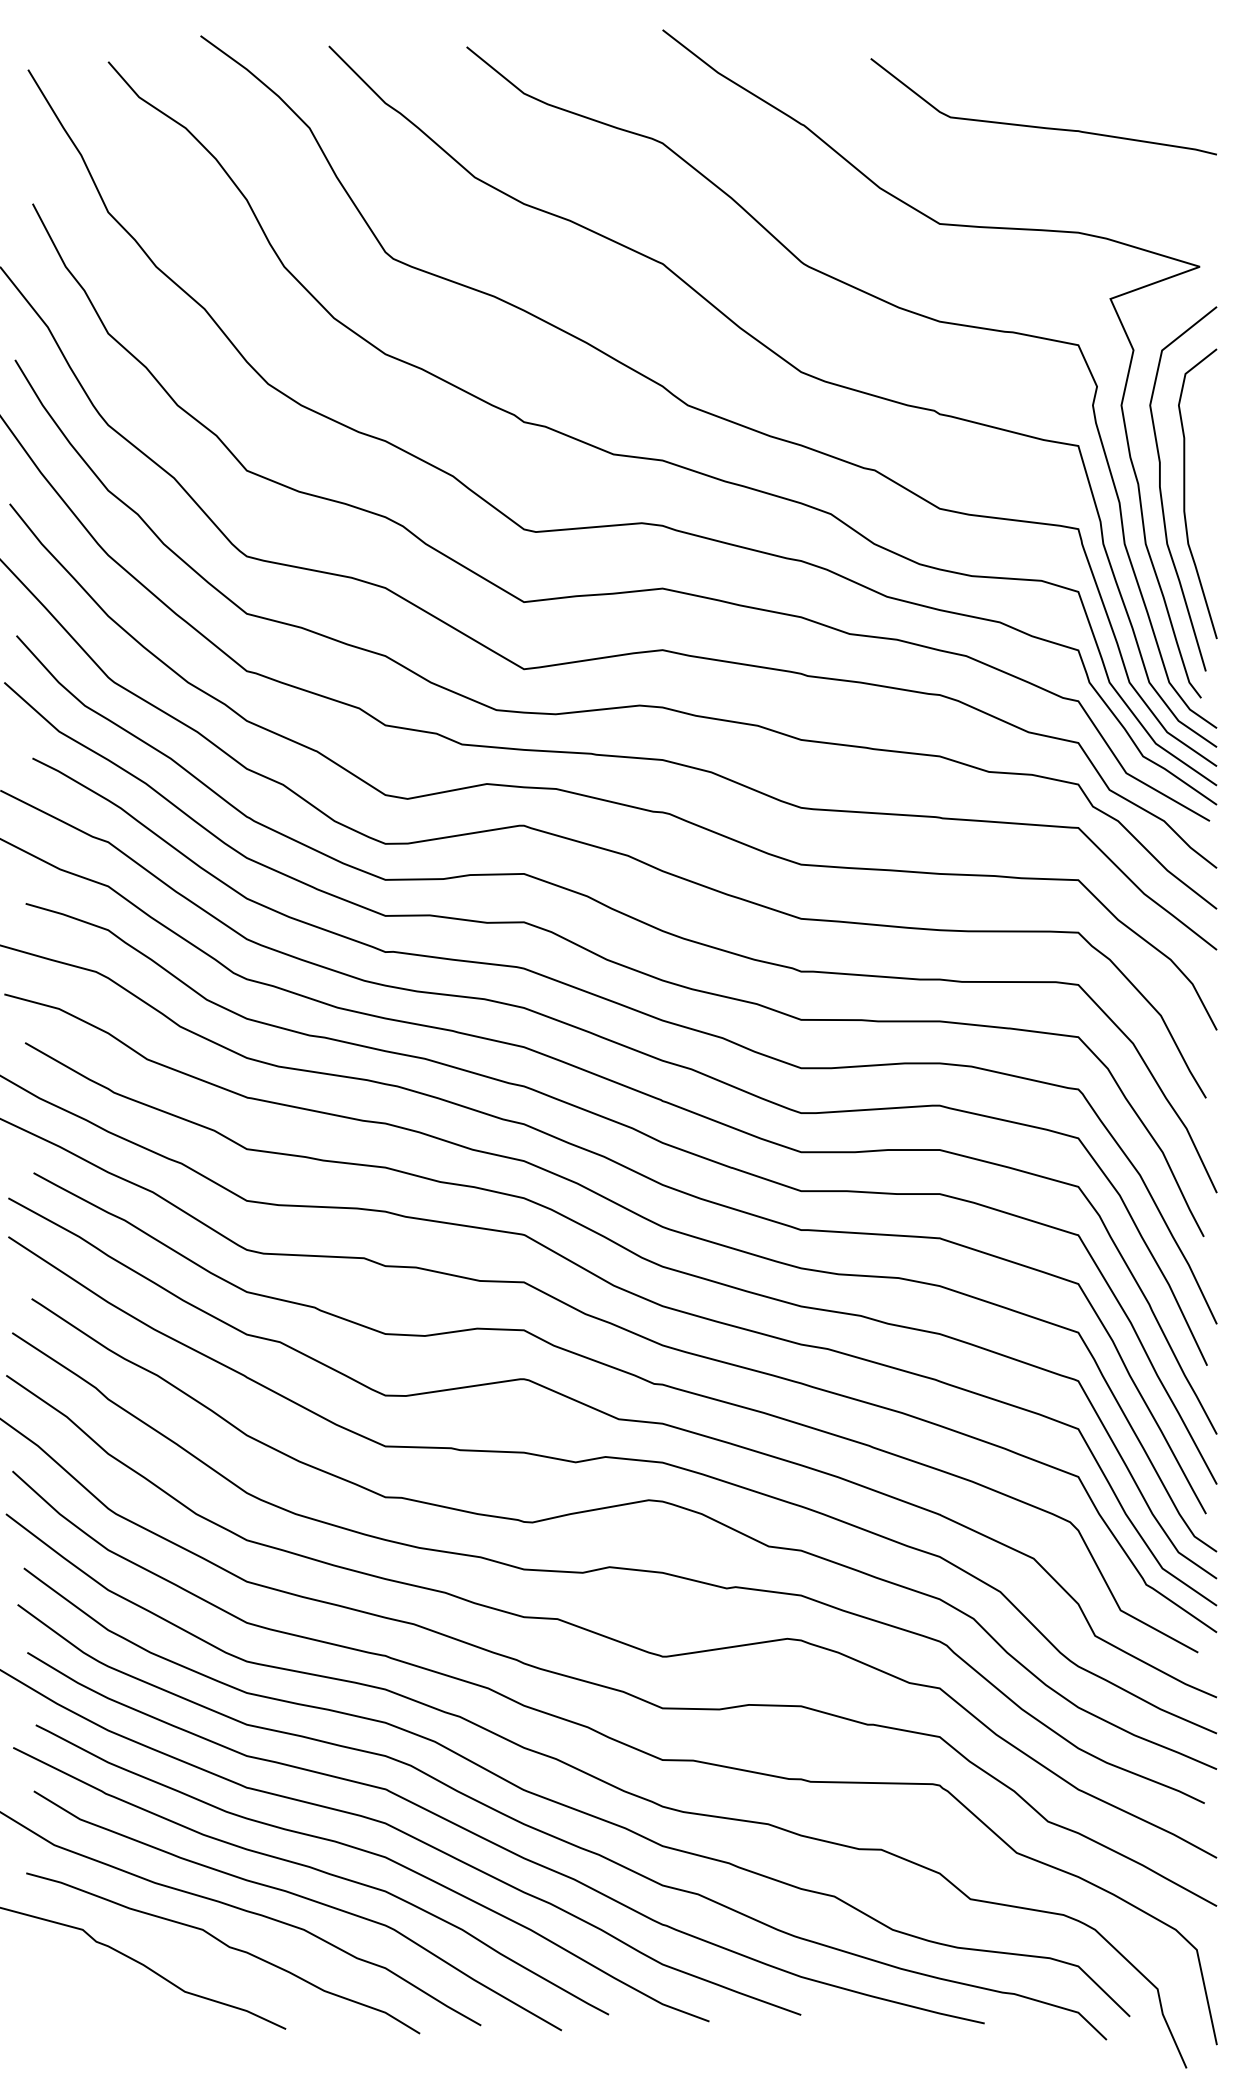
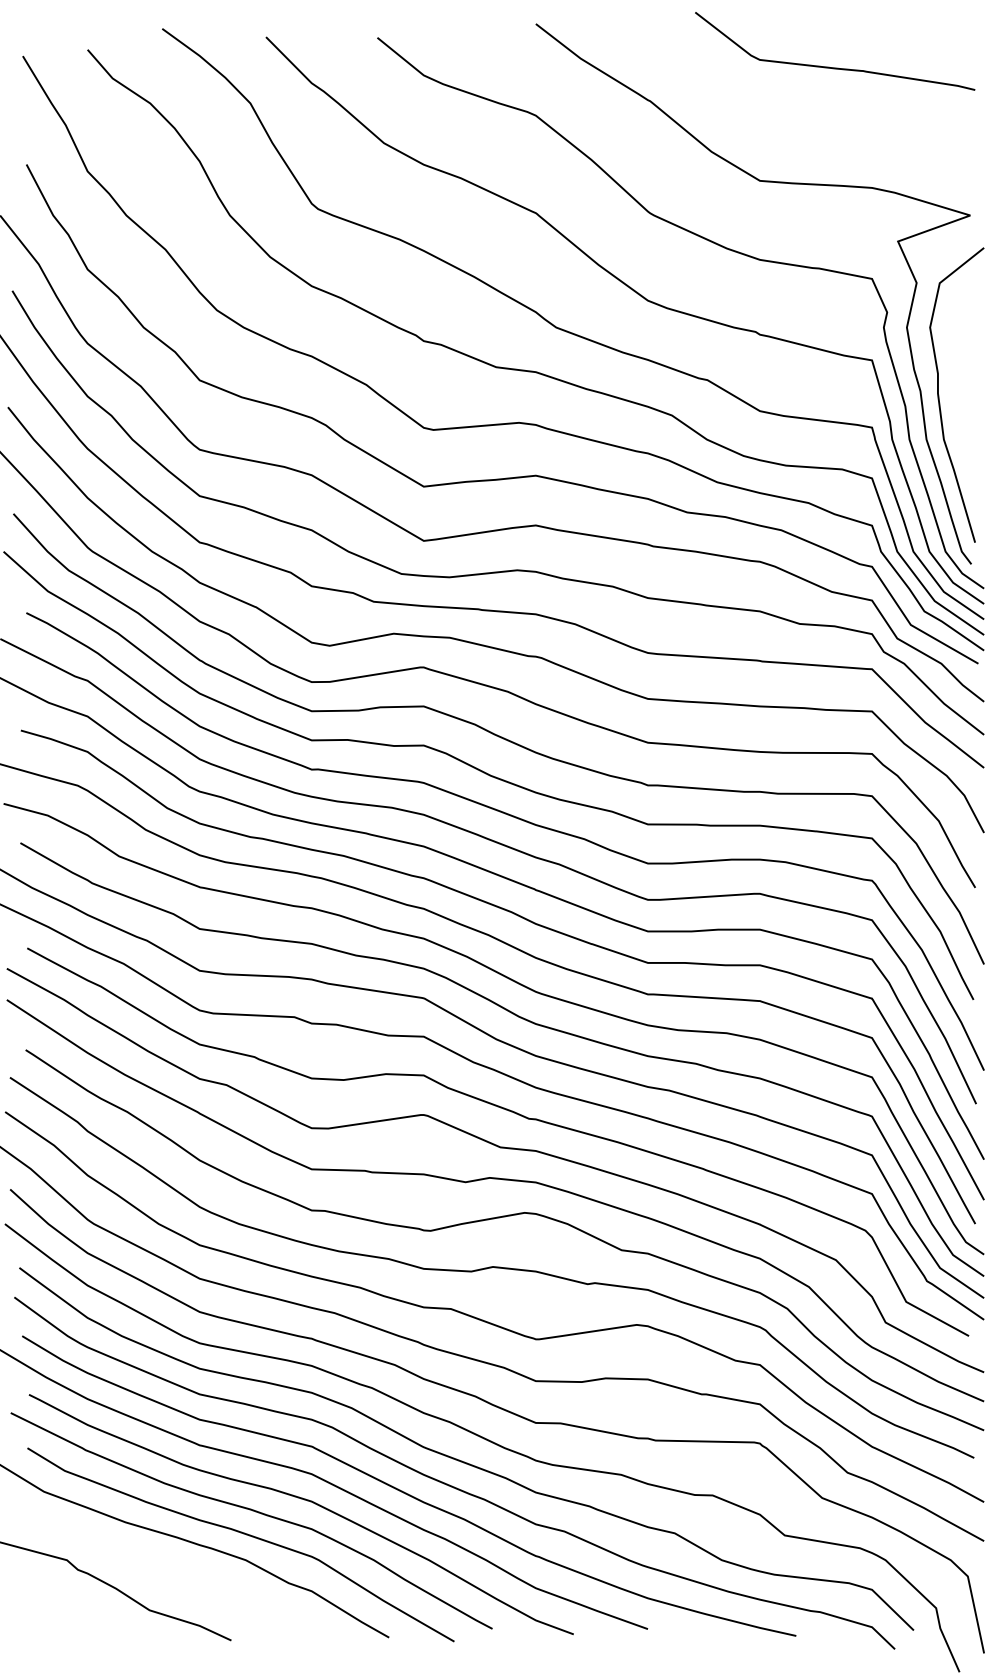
curve: (1042, 126) -> (834, 67), moved
curve: (1185, 493) -> (958, 398), removed
curve: (226, 1946) -> (183, 1573), removed

